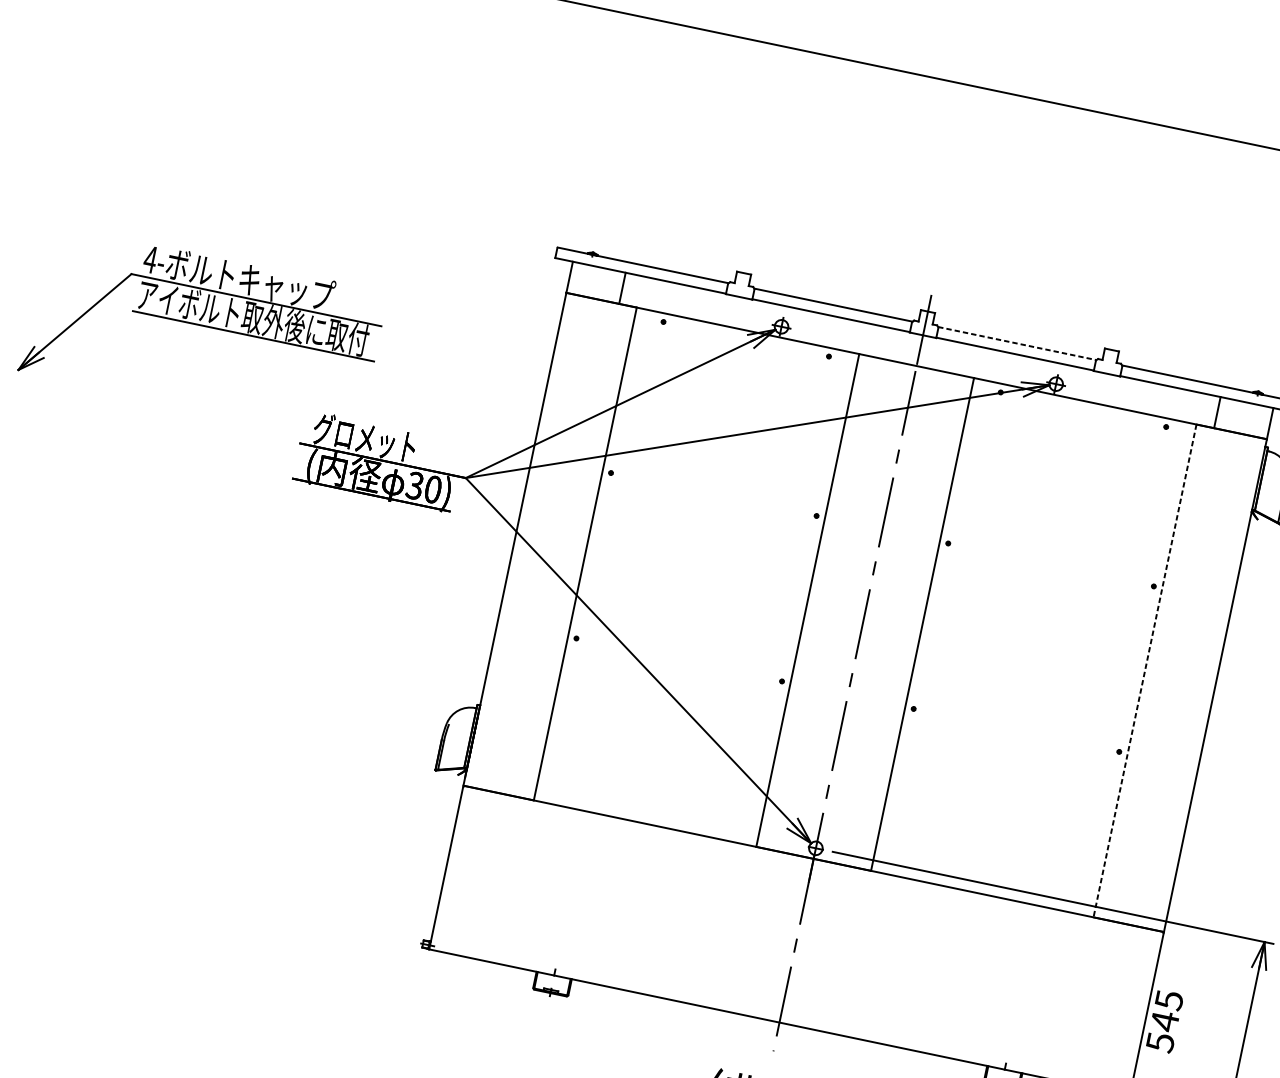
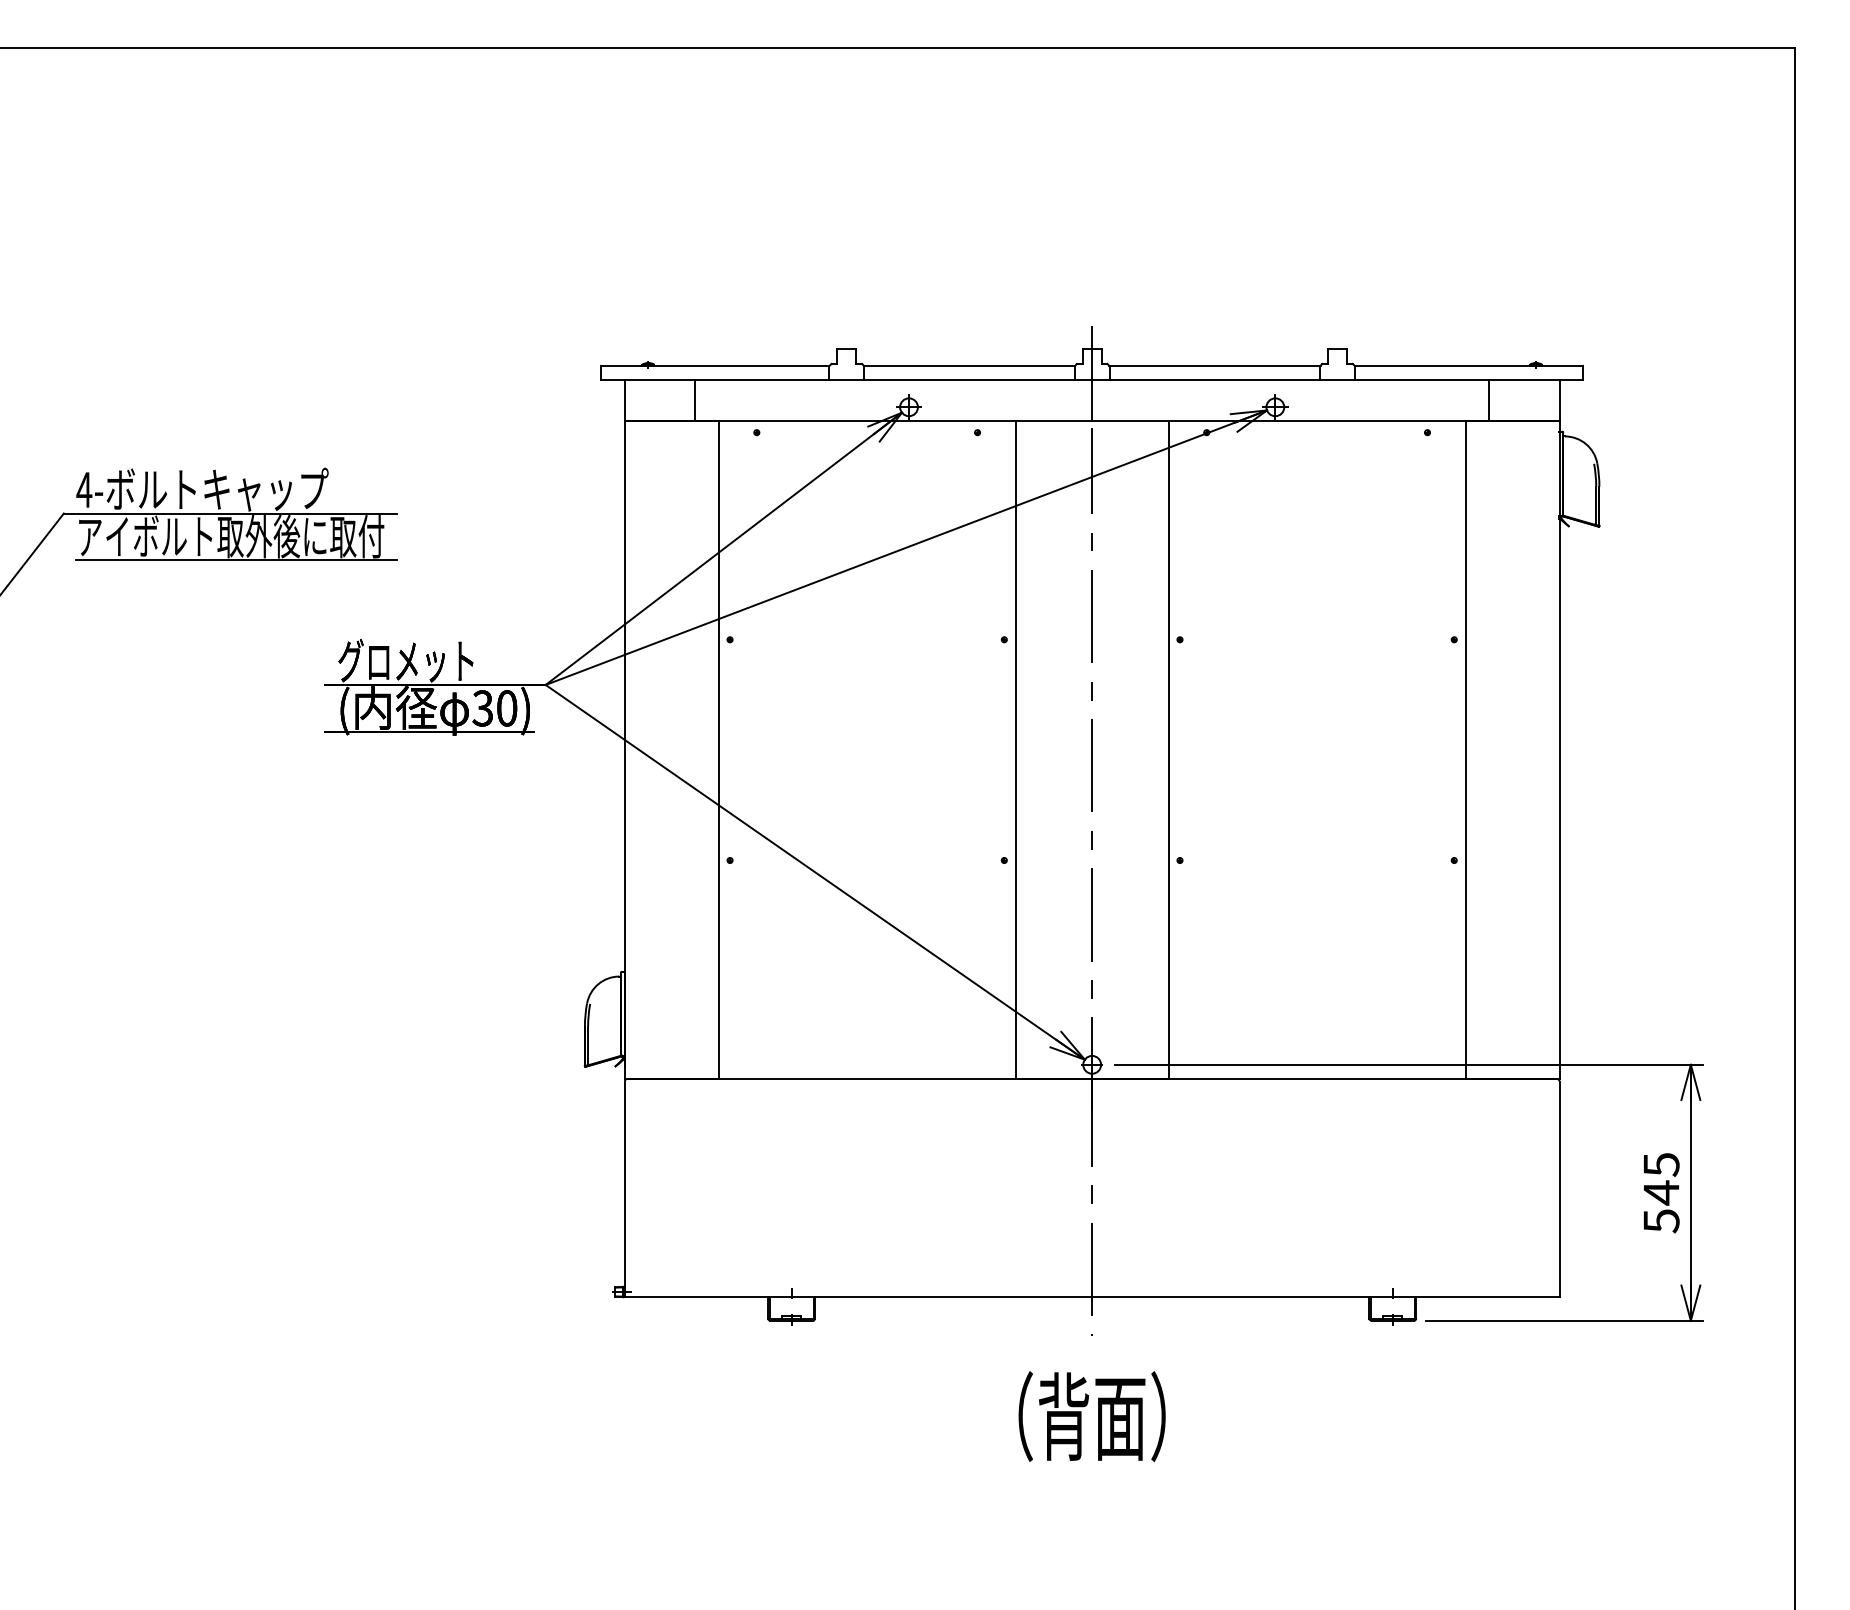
line: (1017, 343) -> (1214, 365), dashed -> solid
line: (1144, 671) -> (1465, 750), dashed -> solid
text: (1164, 1021) -> (1661, 1193), moved

